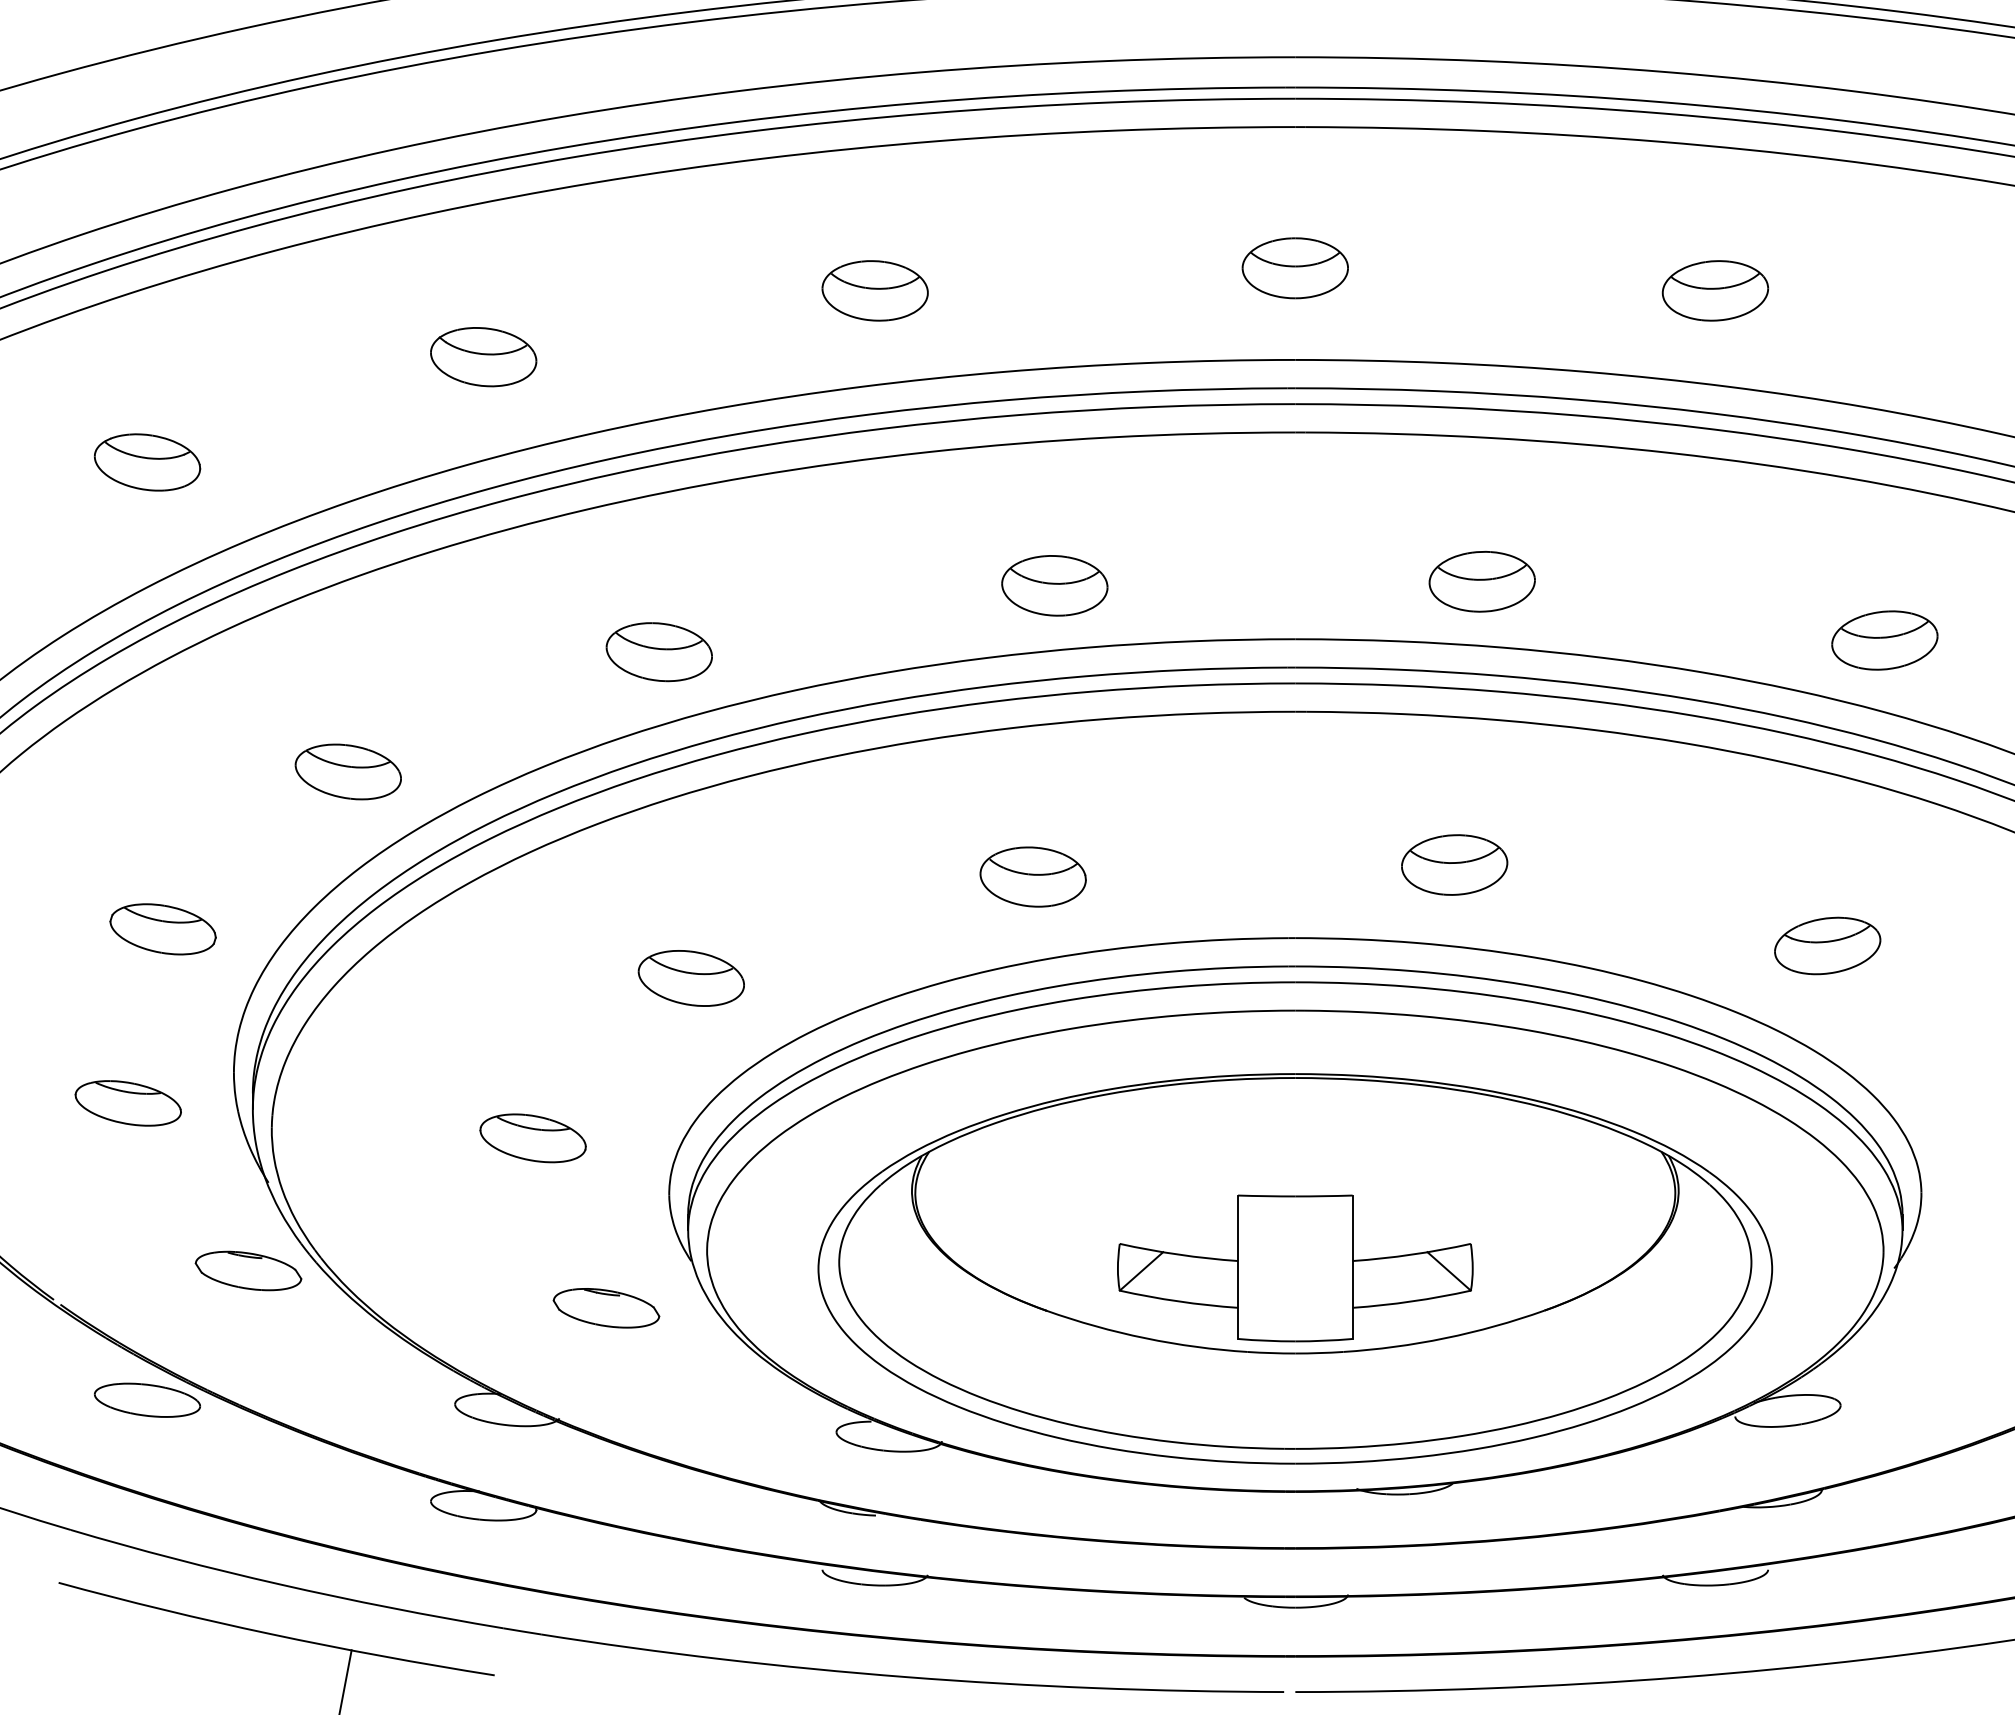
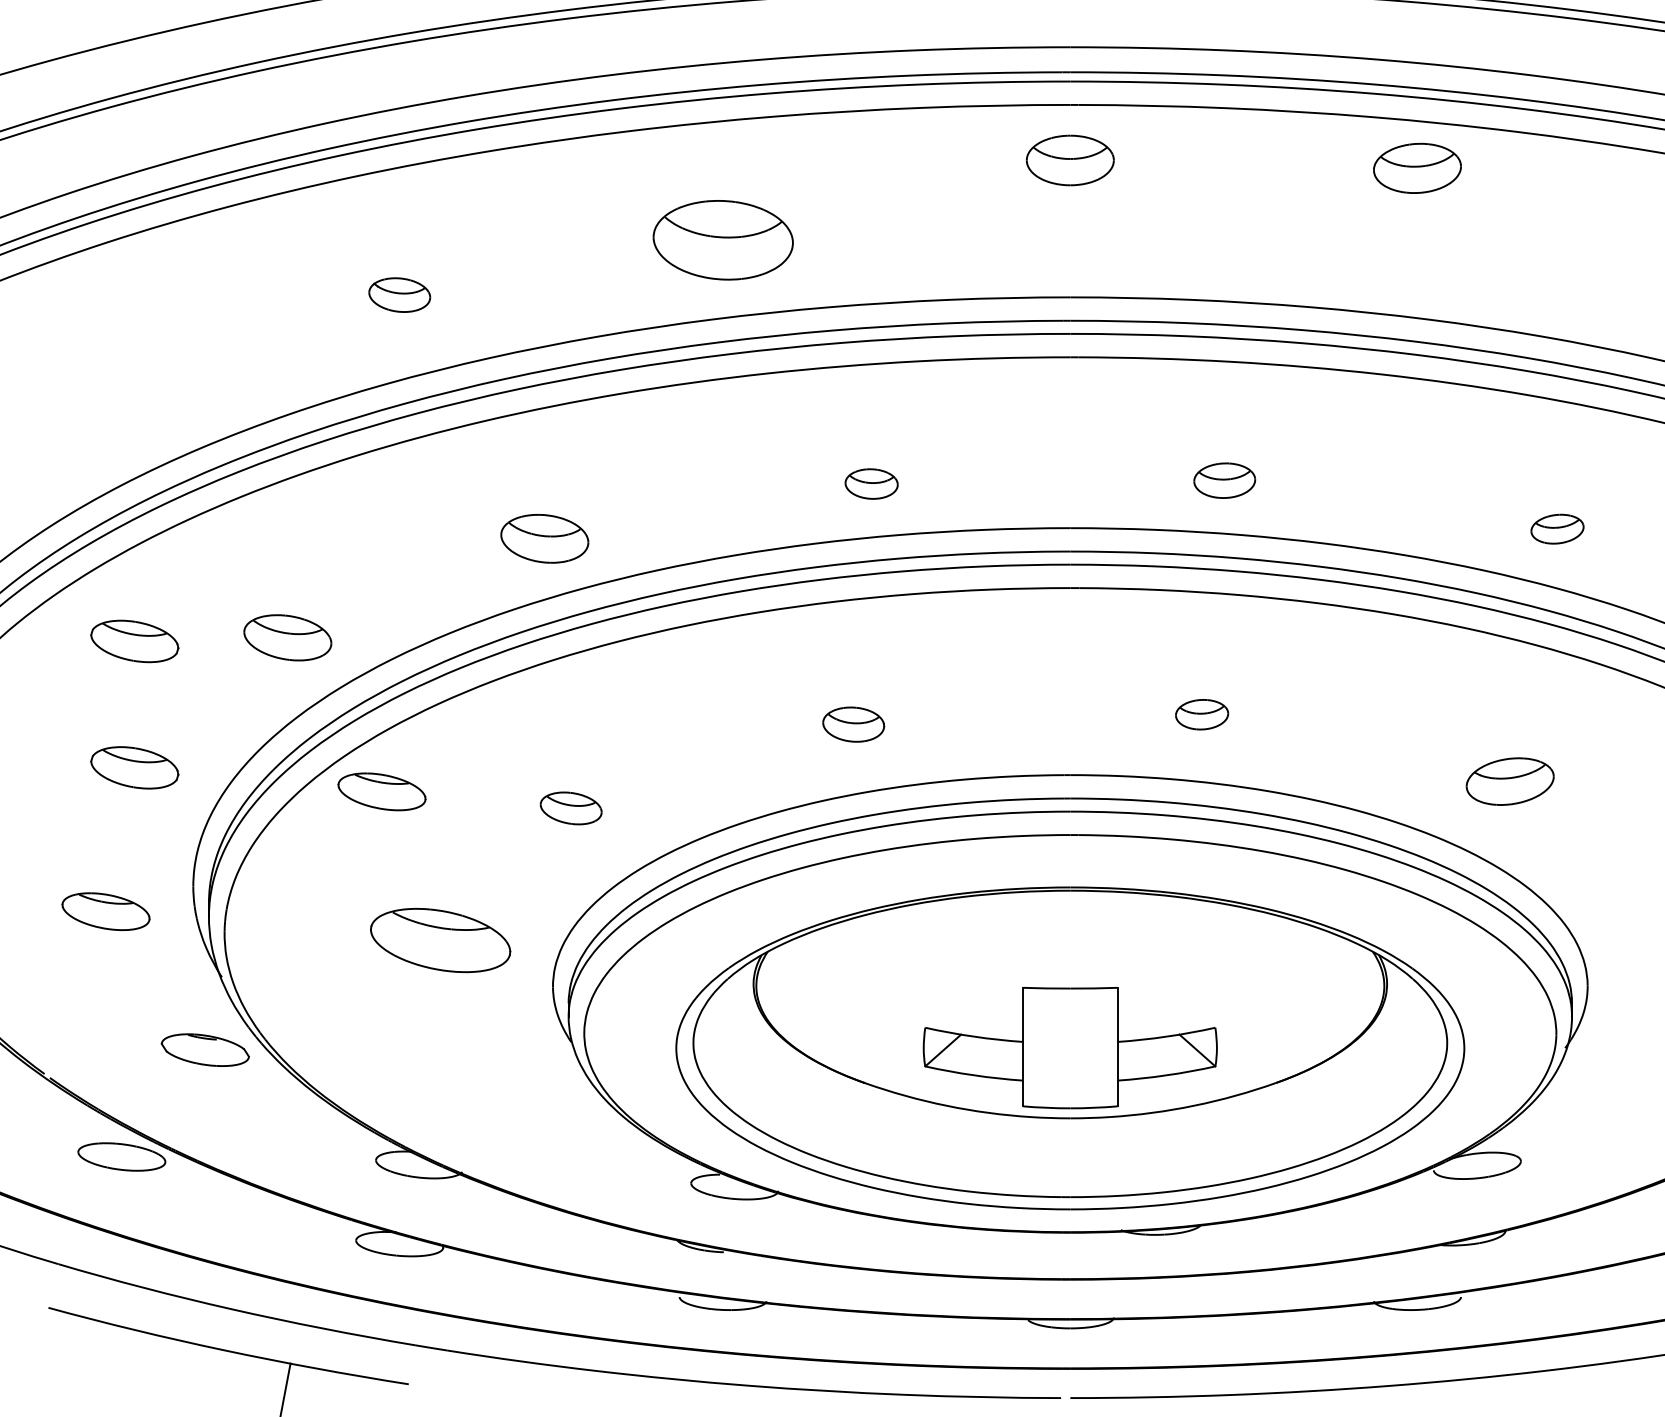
part: (1294, 268) -> (1069, 160), moved
part: (874, 290) -> (722, 239), size x1.6
part: (1715, 290) -> (1417, 168), moved
part: (483, 357) -> (399, 295), size x0.7
part: (147, 462) -> (121, 382), removed
part: (1481, 581) -> (1224, 480), size x0.7
part: (1054, 585) -> (871, 483), size x0.6
part: (1884, 640) -> (1557, 529), size x0.6
part: (162, 776) -> (134, 641), added
part: (1454, 864) -> (1201, 714), size x0.6
part: (1032, 876) -> (853, 724), size x0.7
part: (461, 958) -> (381, 791), added
part: (690, 978) -> (570, 808), size x0.7
part: (532, 1138) -> (440, 940), size x1.6
part: (606, 1308) -> (501, 1081), removed

